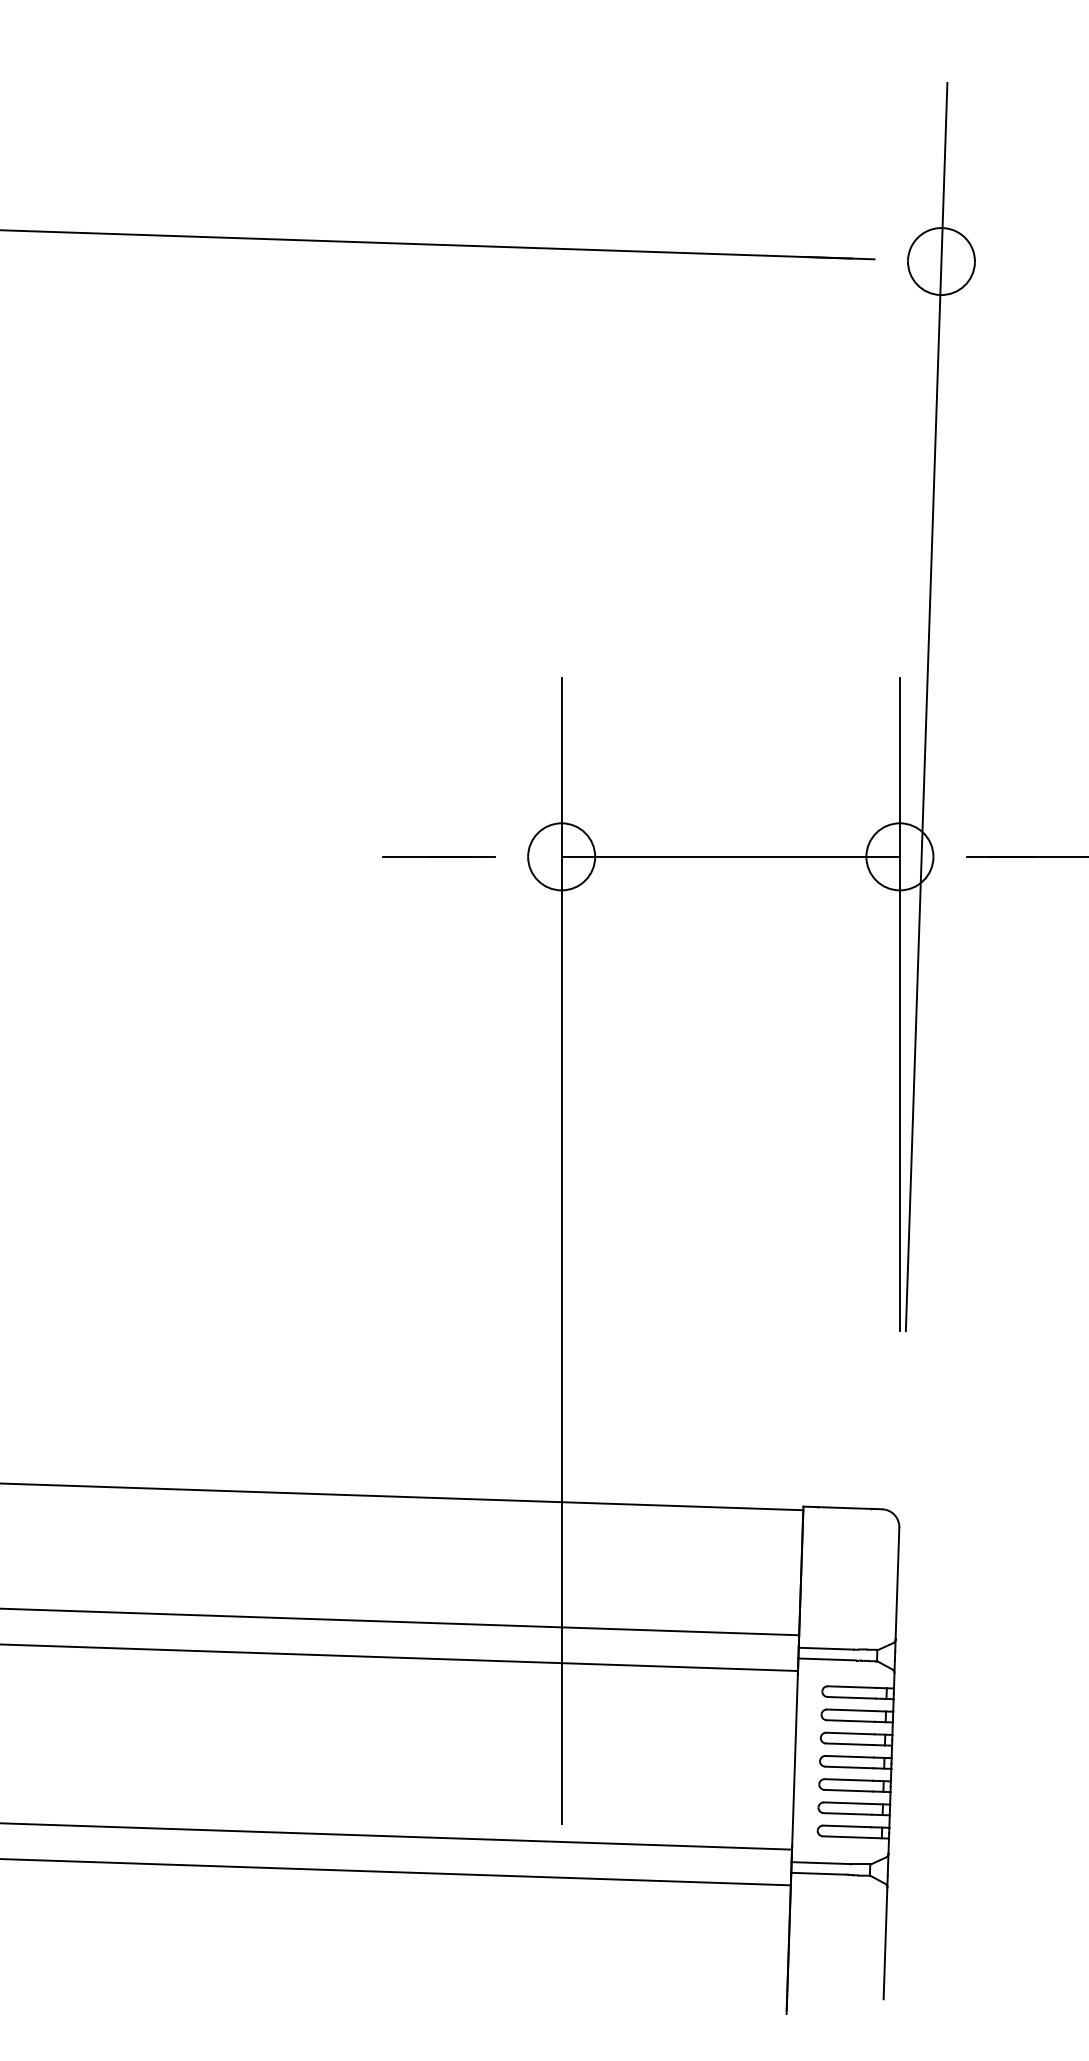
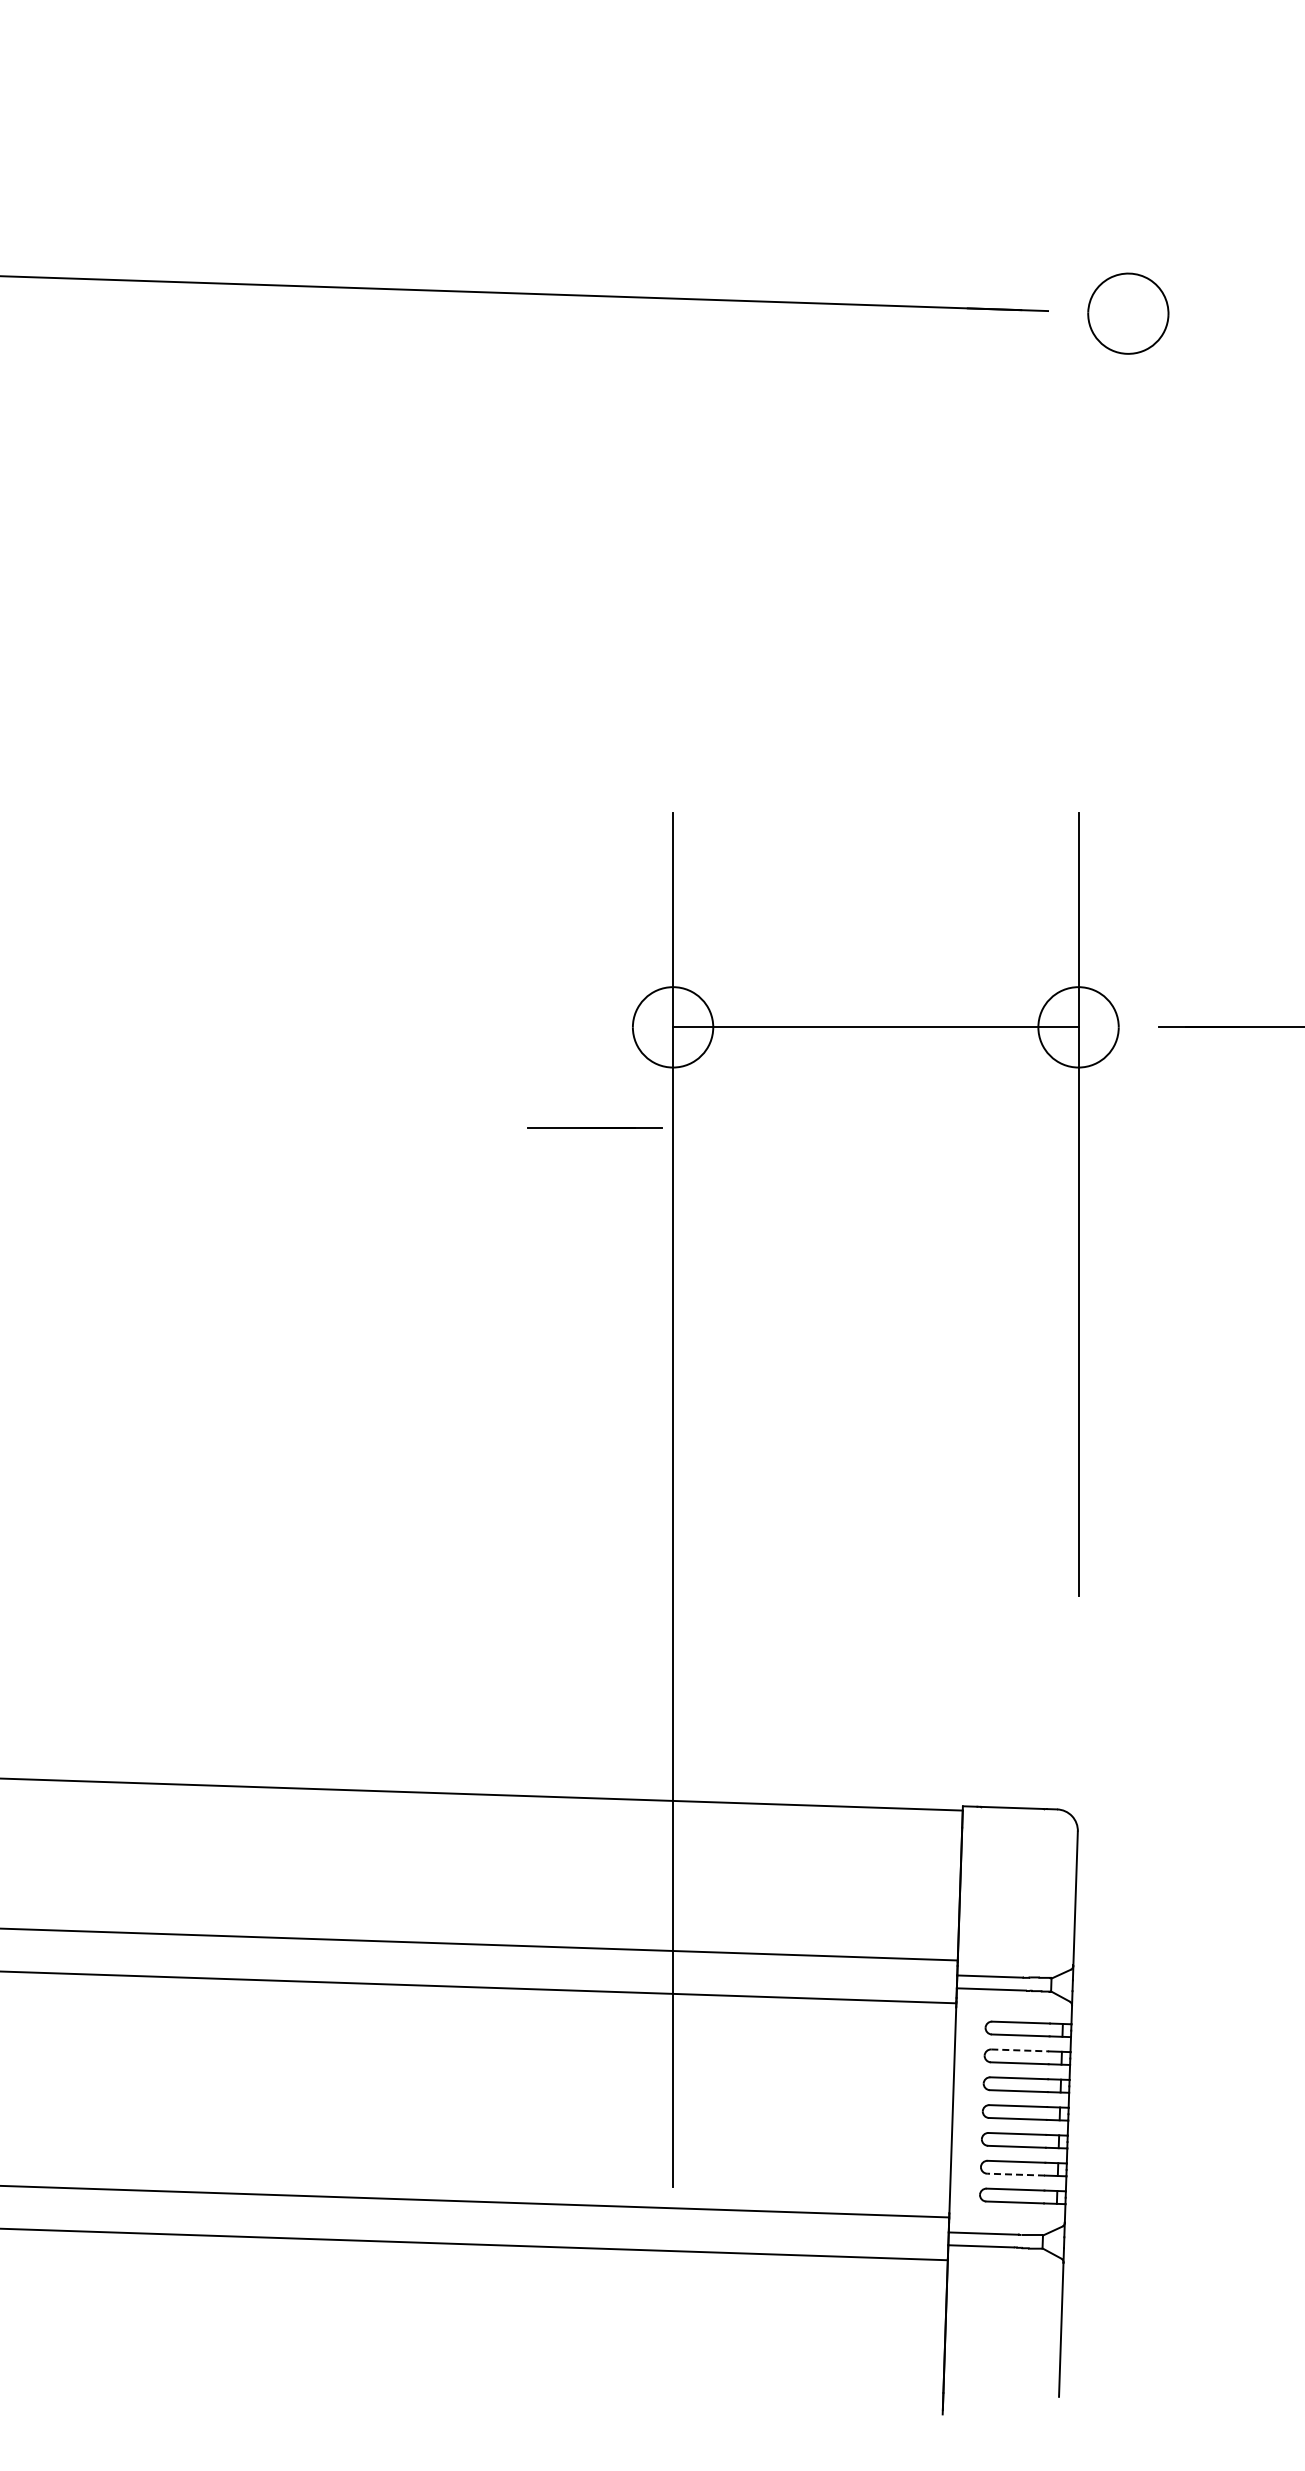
line: (926, 706) -> (1110, 847), removed
line: (438, 856) -> (594, 1127), moved
line: (851, 1710) -> (1020, 2050), solid -> dashed
line: (848, 1813) -> (1016, 2174), solid -> dashed

